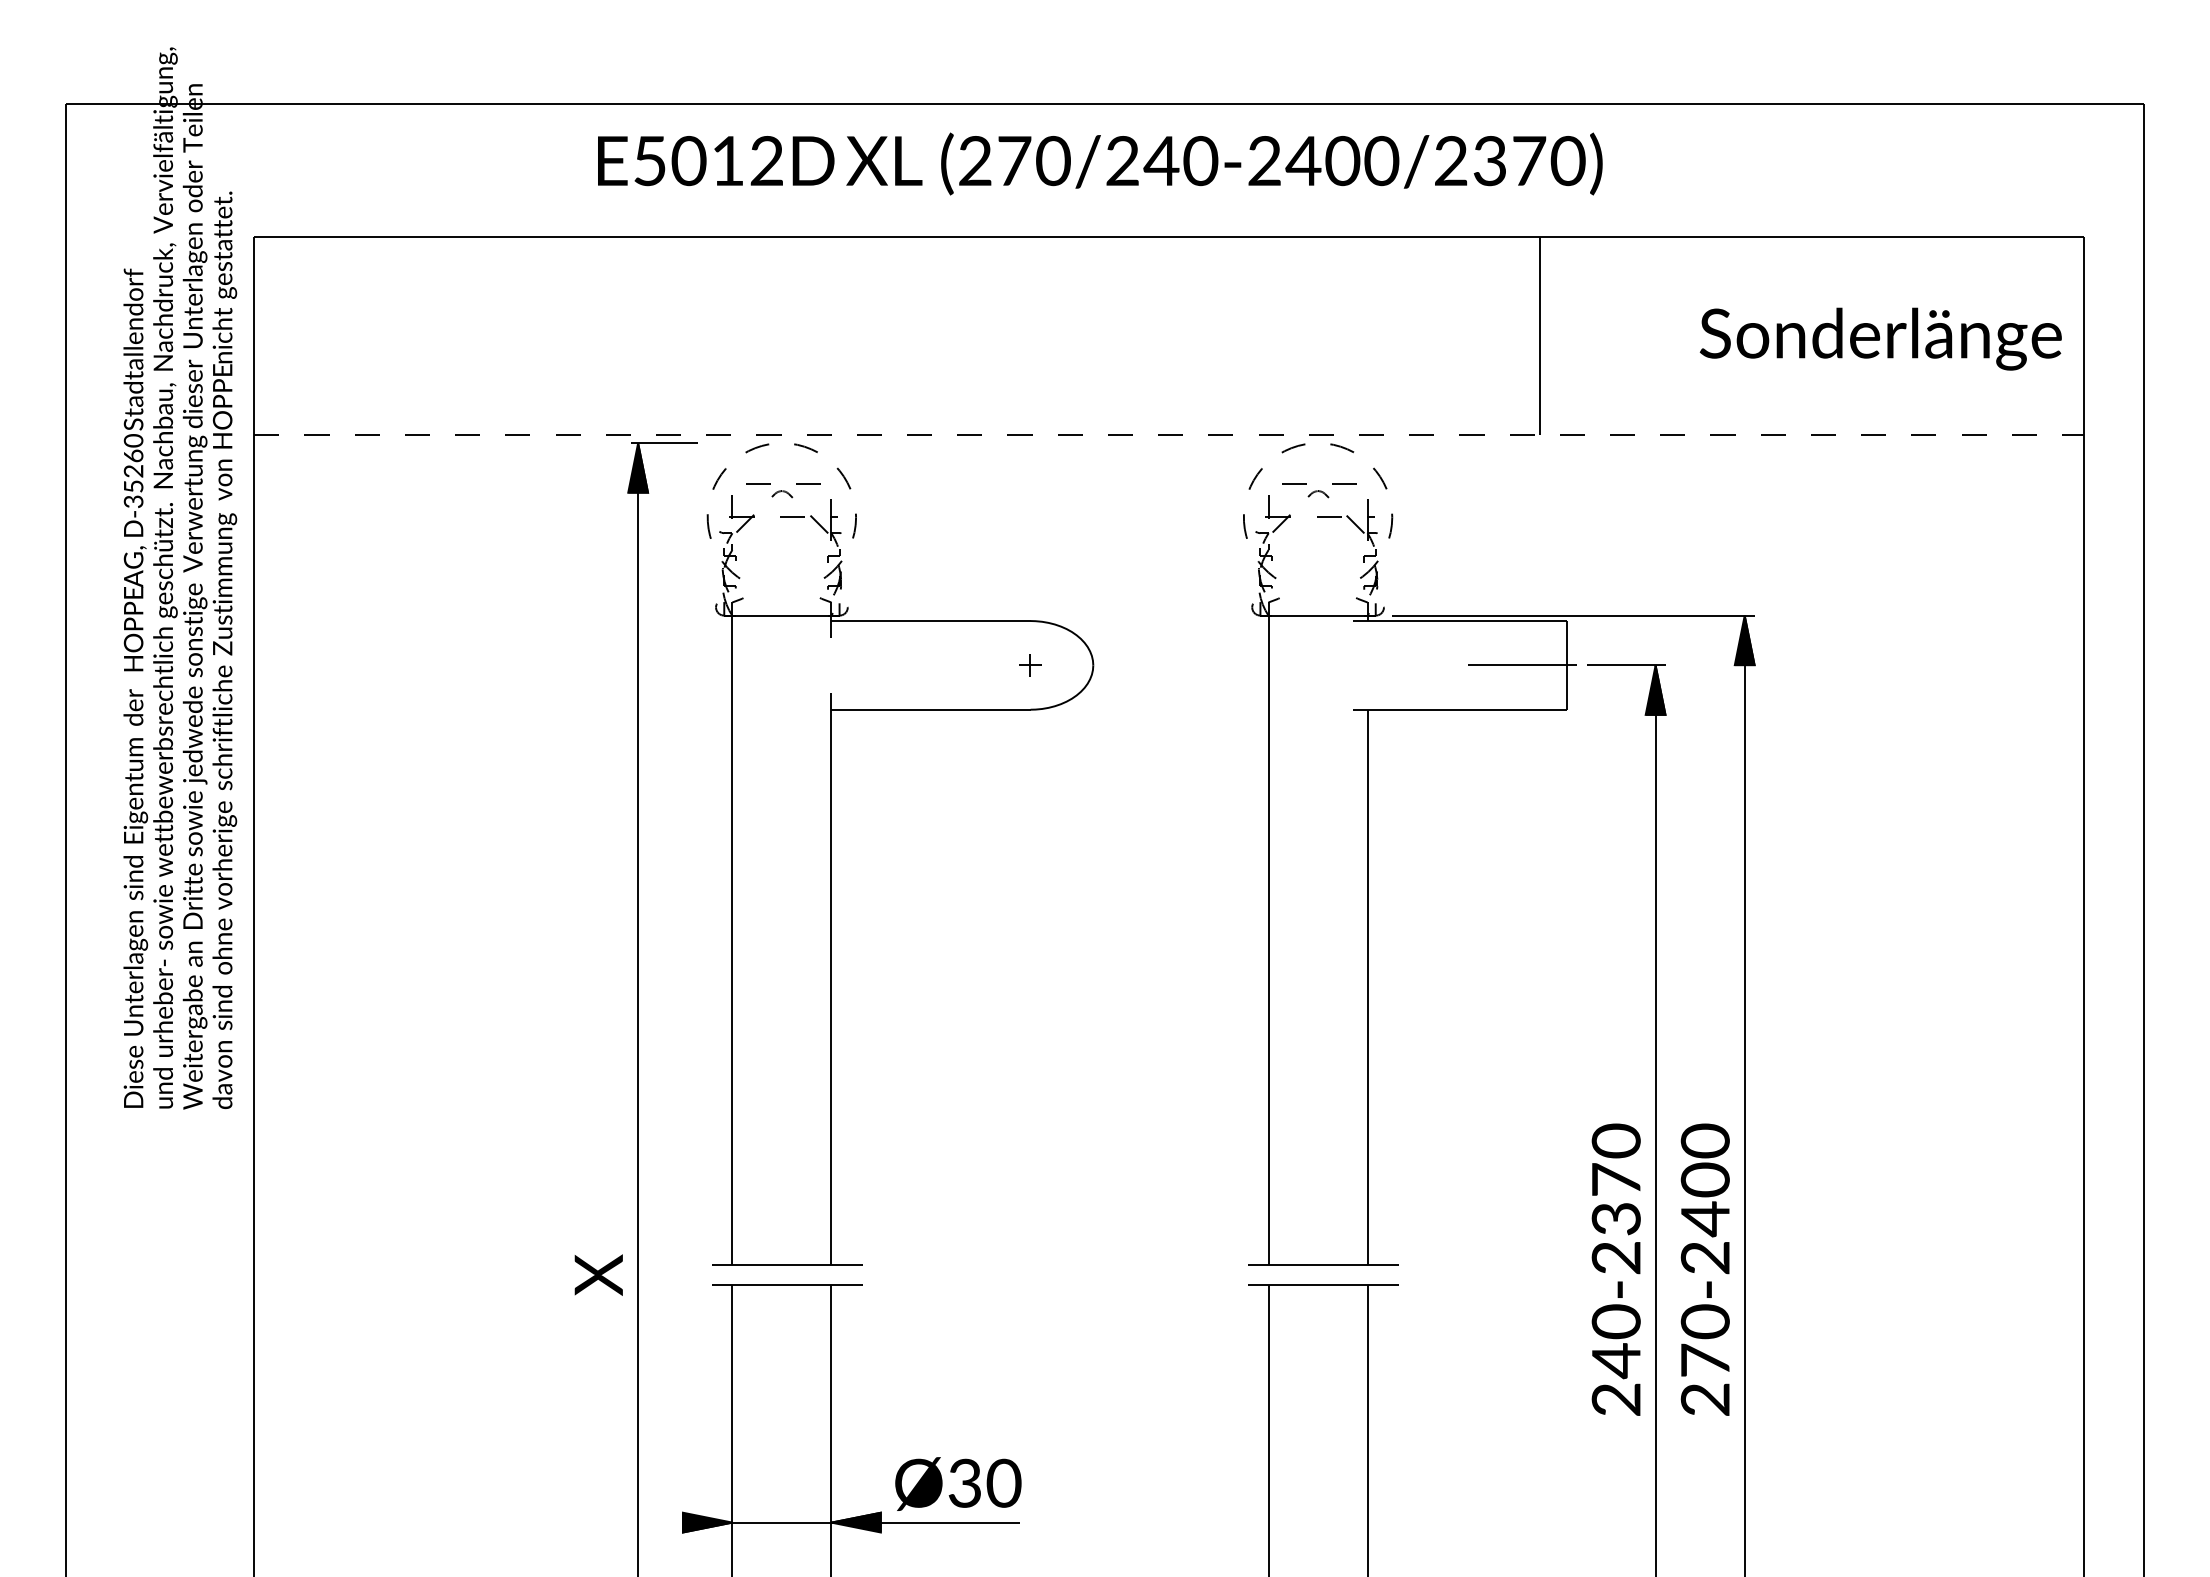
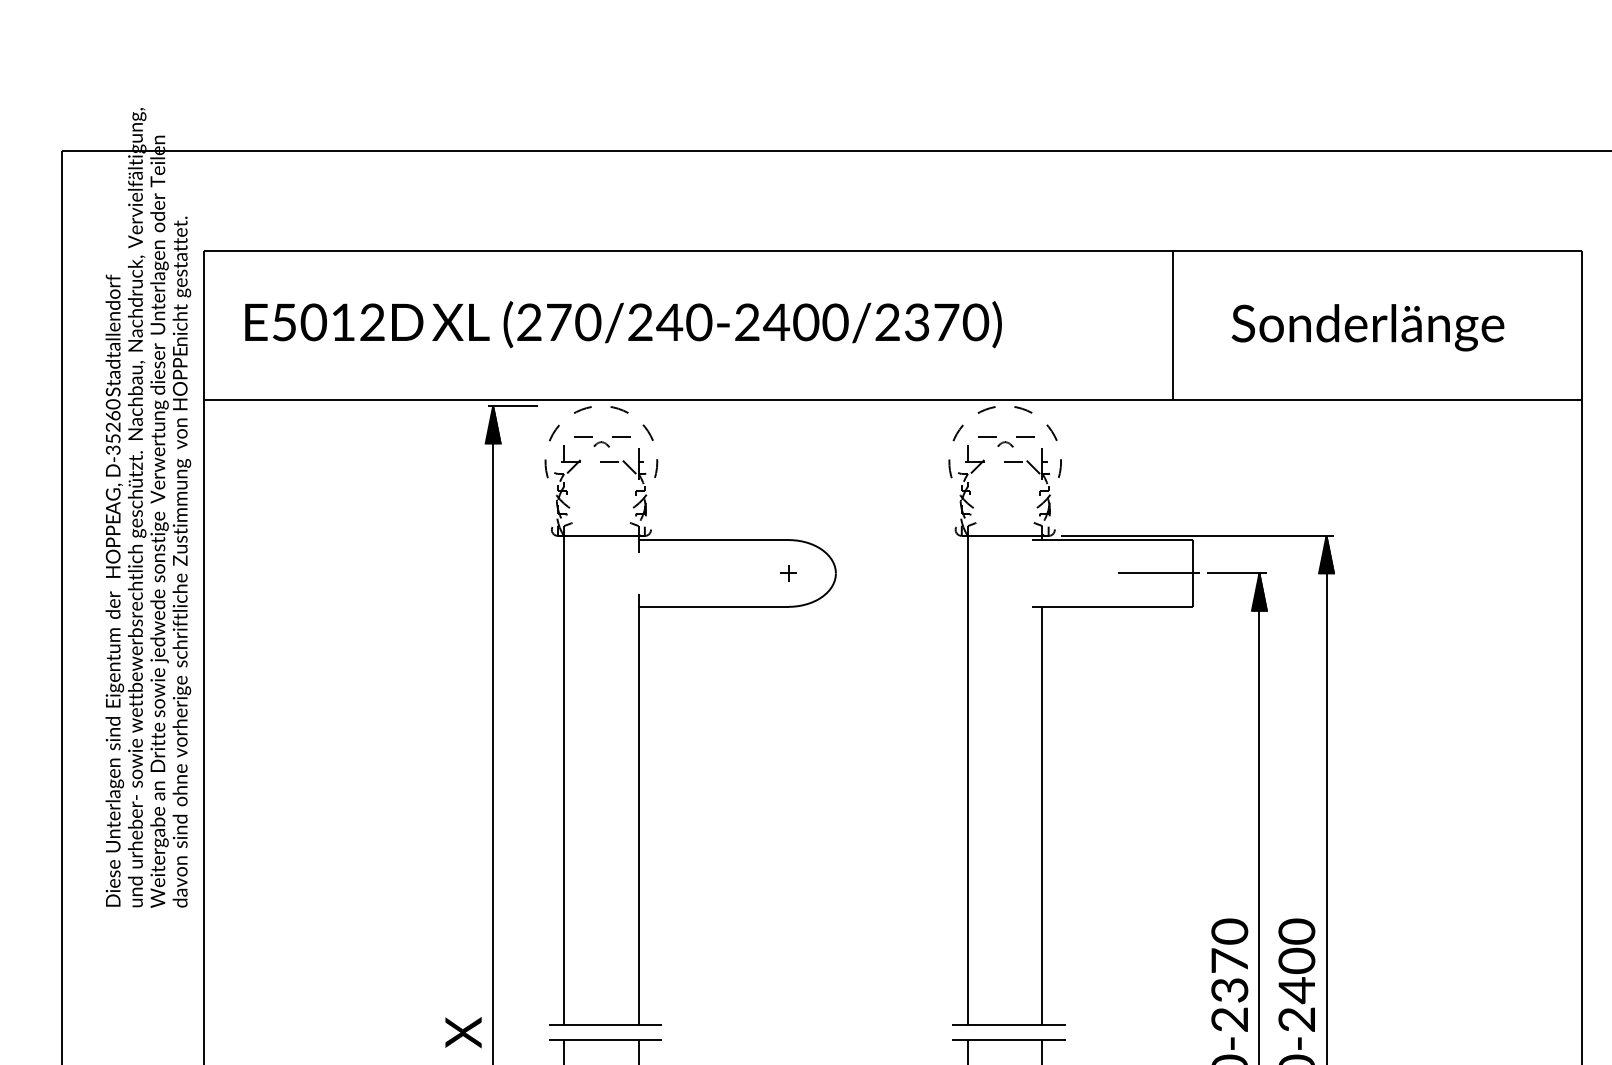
text: (1100, 163) -> (623, 324), moved
text: (1880, 338) -> (1367, 327), moved
line: (1169, 434) -> (893, 399), dashed -> solid

